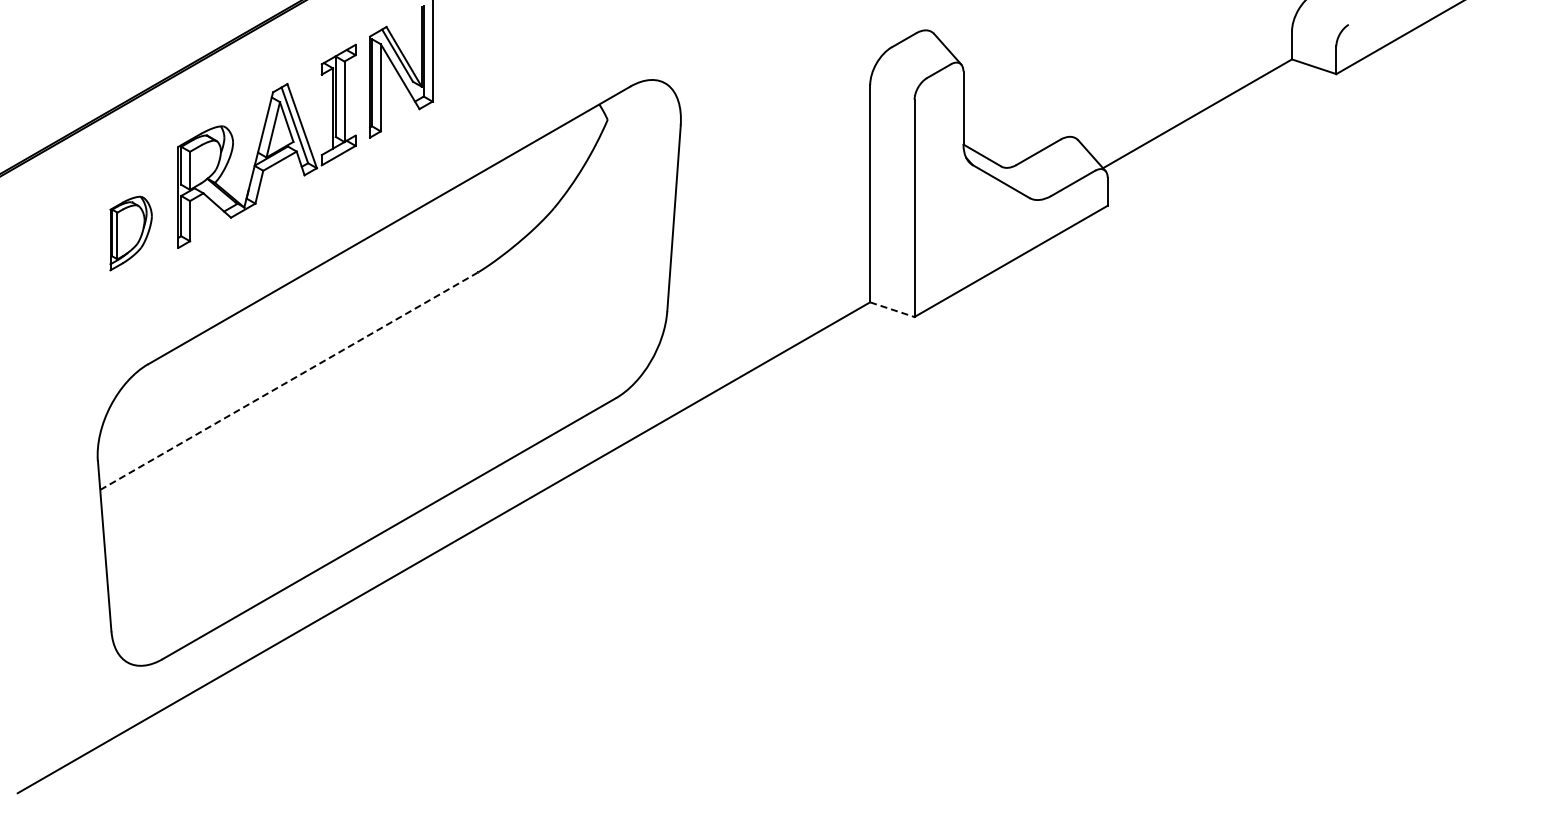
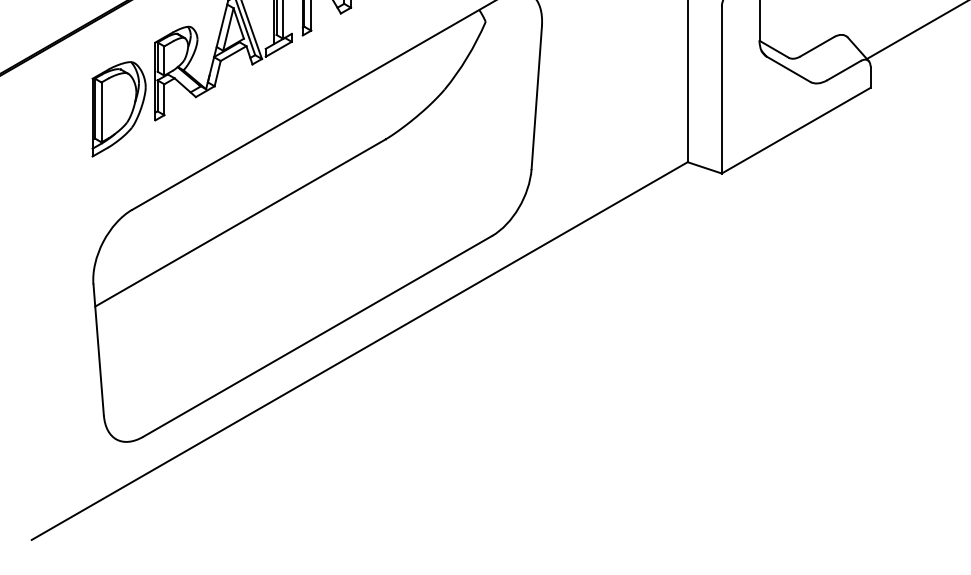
part: (130, 233) -> (118, 109), size x1.67
line: (892, 309) -> (704, 167), dashed -> solid
line: (288, 381) -> (240, 223), dashed -> solid

